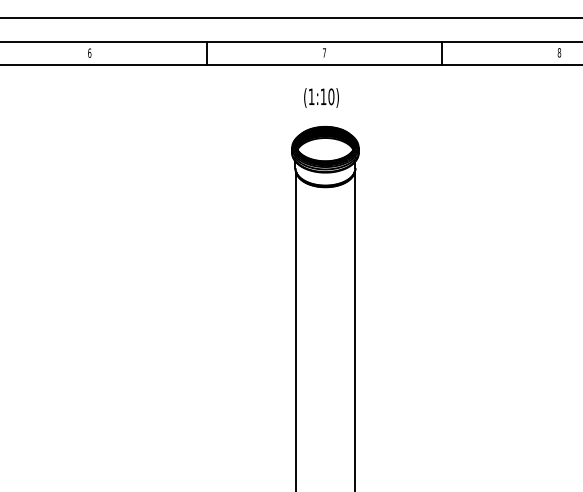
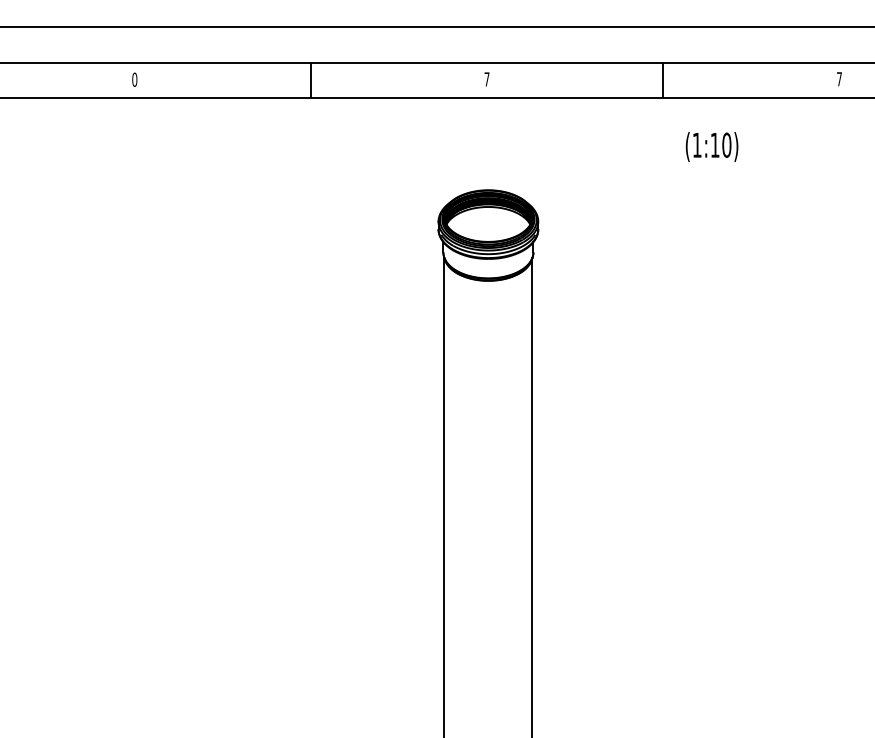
text: (89, 52) -> (134, 78), 6 -> 0
text: (559, 52) -> (839, 78), 8 -> 7
text: (321, 97) -> (712, 146), moved

